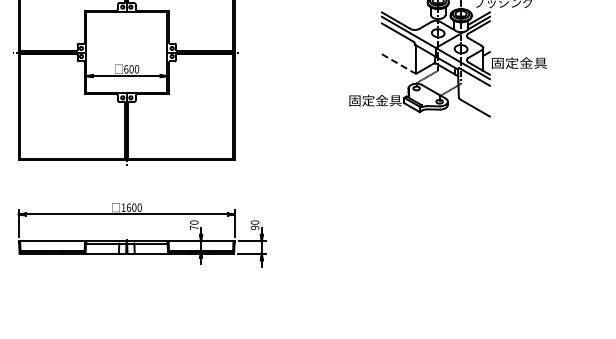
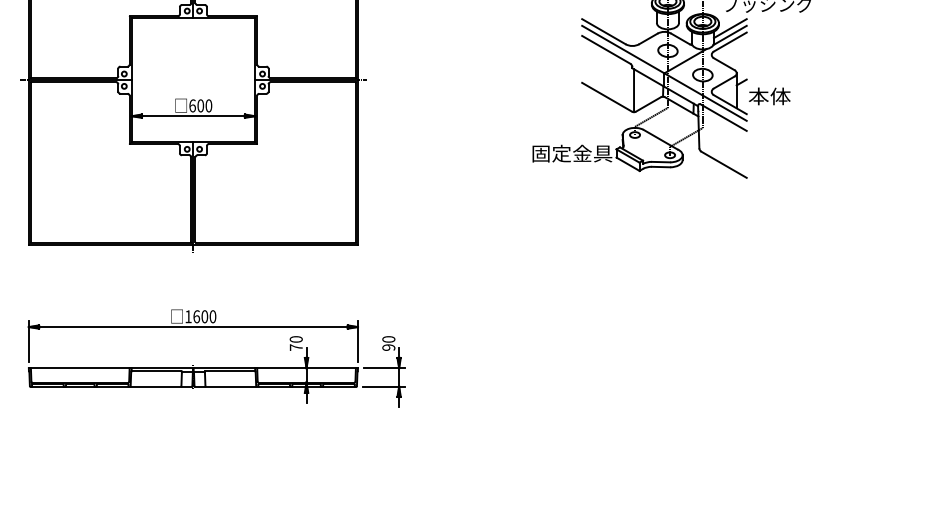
text: (519, 62) -> (791, 95), 固定金具 -> 本体
line: (398, 63) -> (607, 96), dashed -> solid

